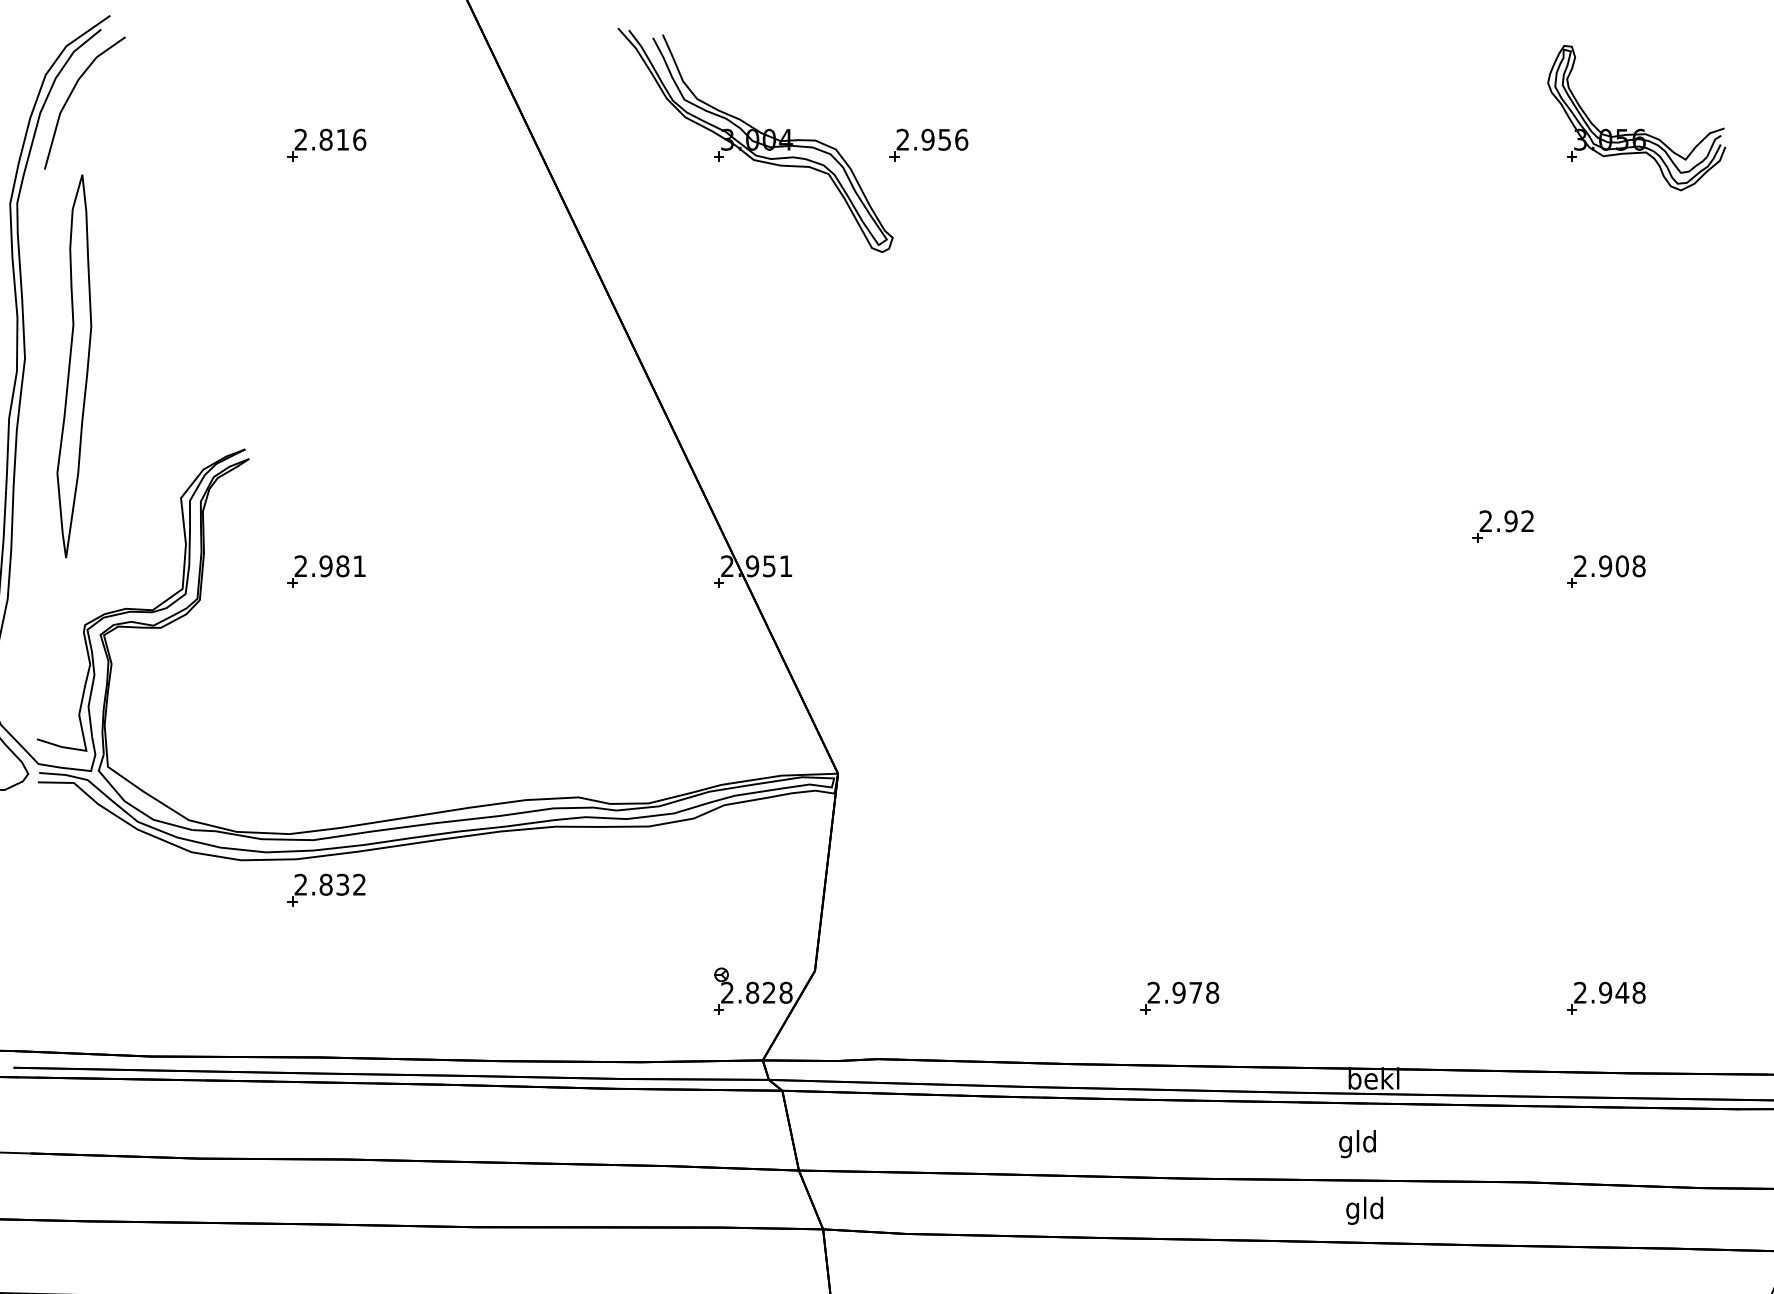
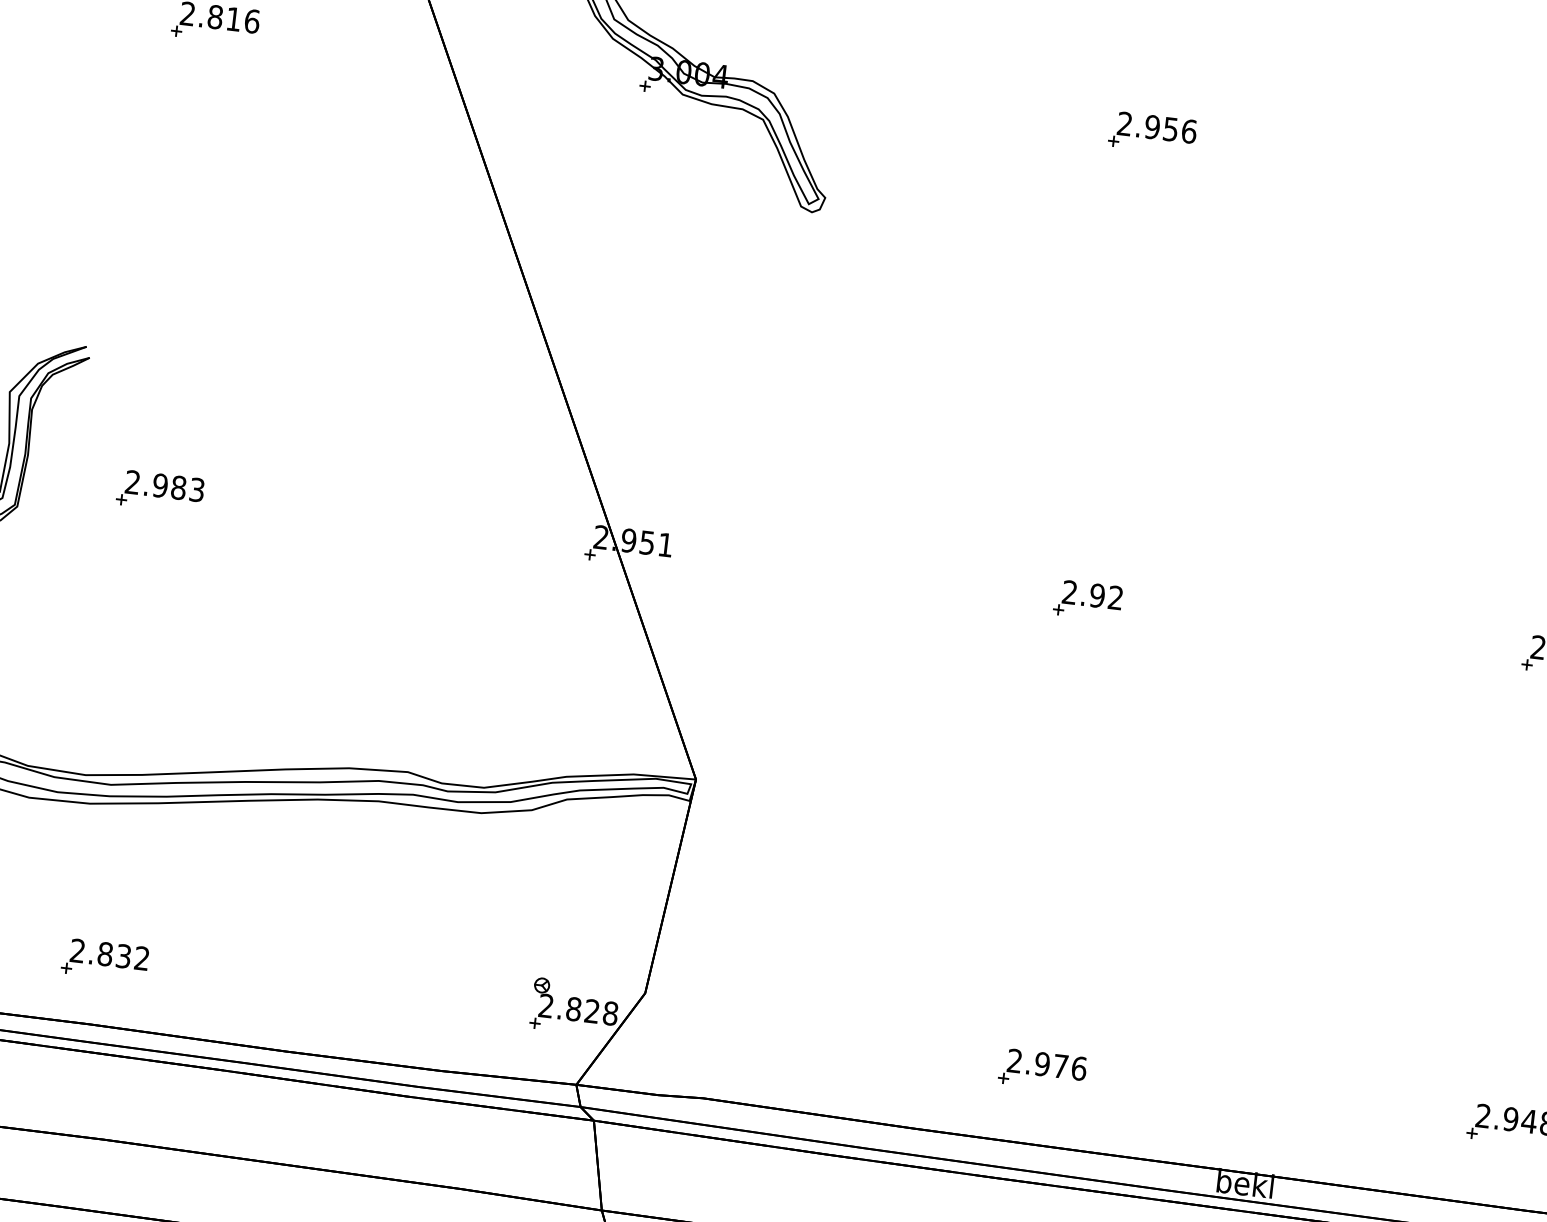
part: (928, 144) -> (1152, 132), moved
part: (1502, 526) -> (1087, 600), moved
text: (359, 566) -> (197, 490), 2.981 -> 2.983
part: (326, 889) -> (105, 959), moved
text: (1212, 992) -> (1079, 1068), 2.978 -> 2.976

